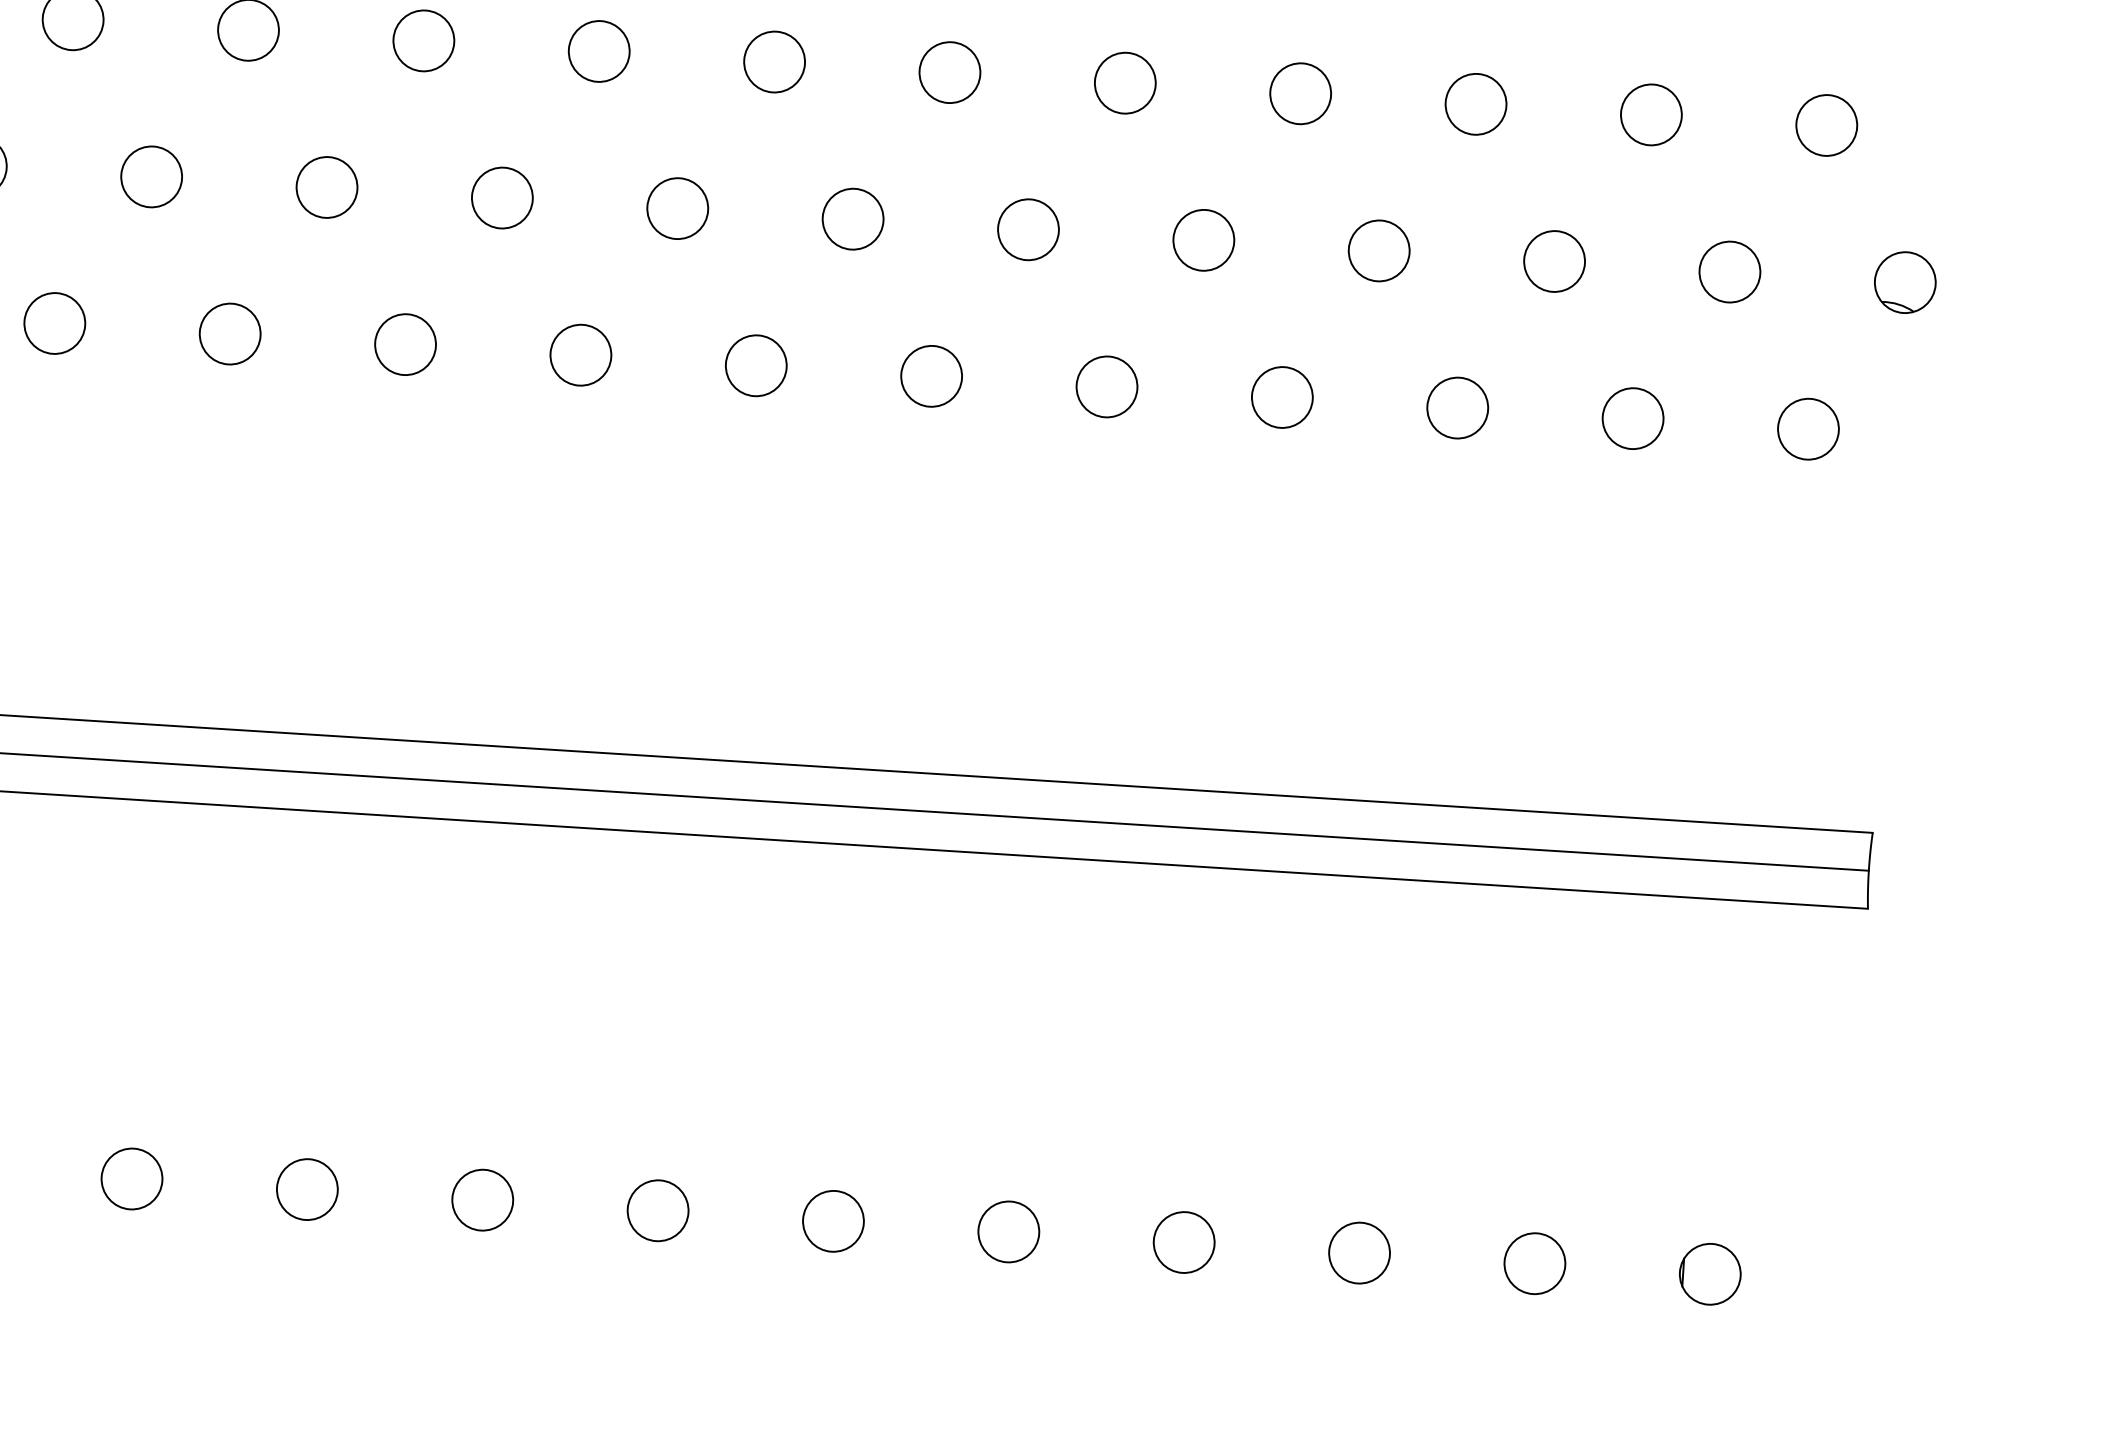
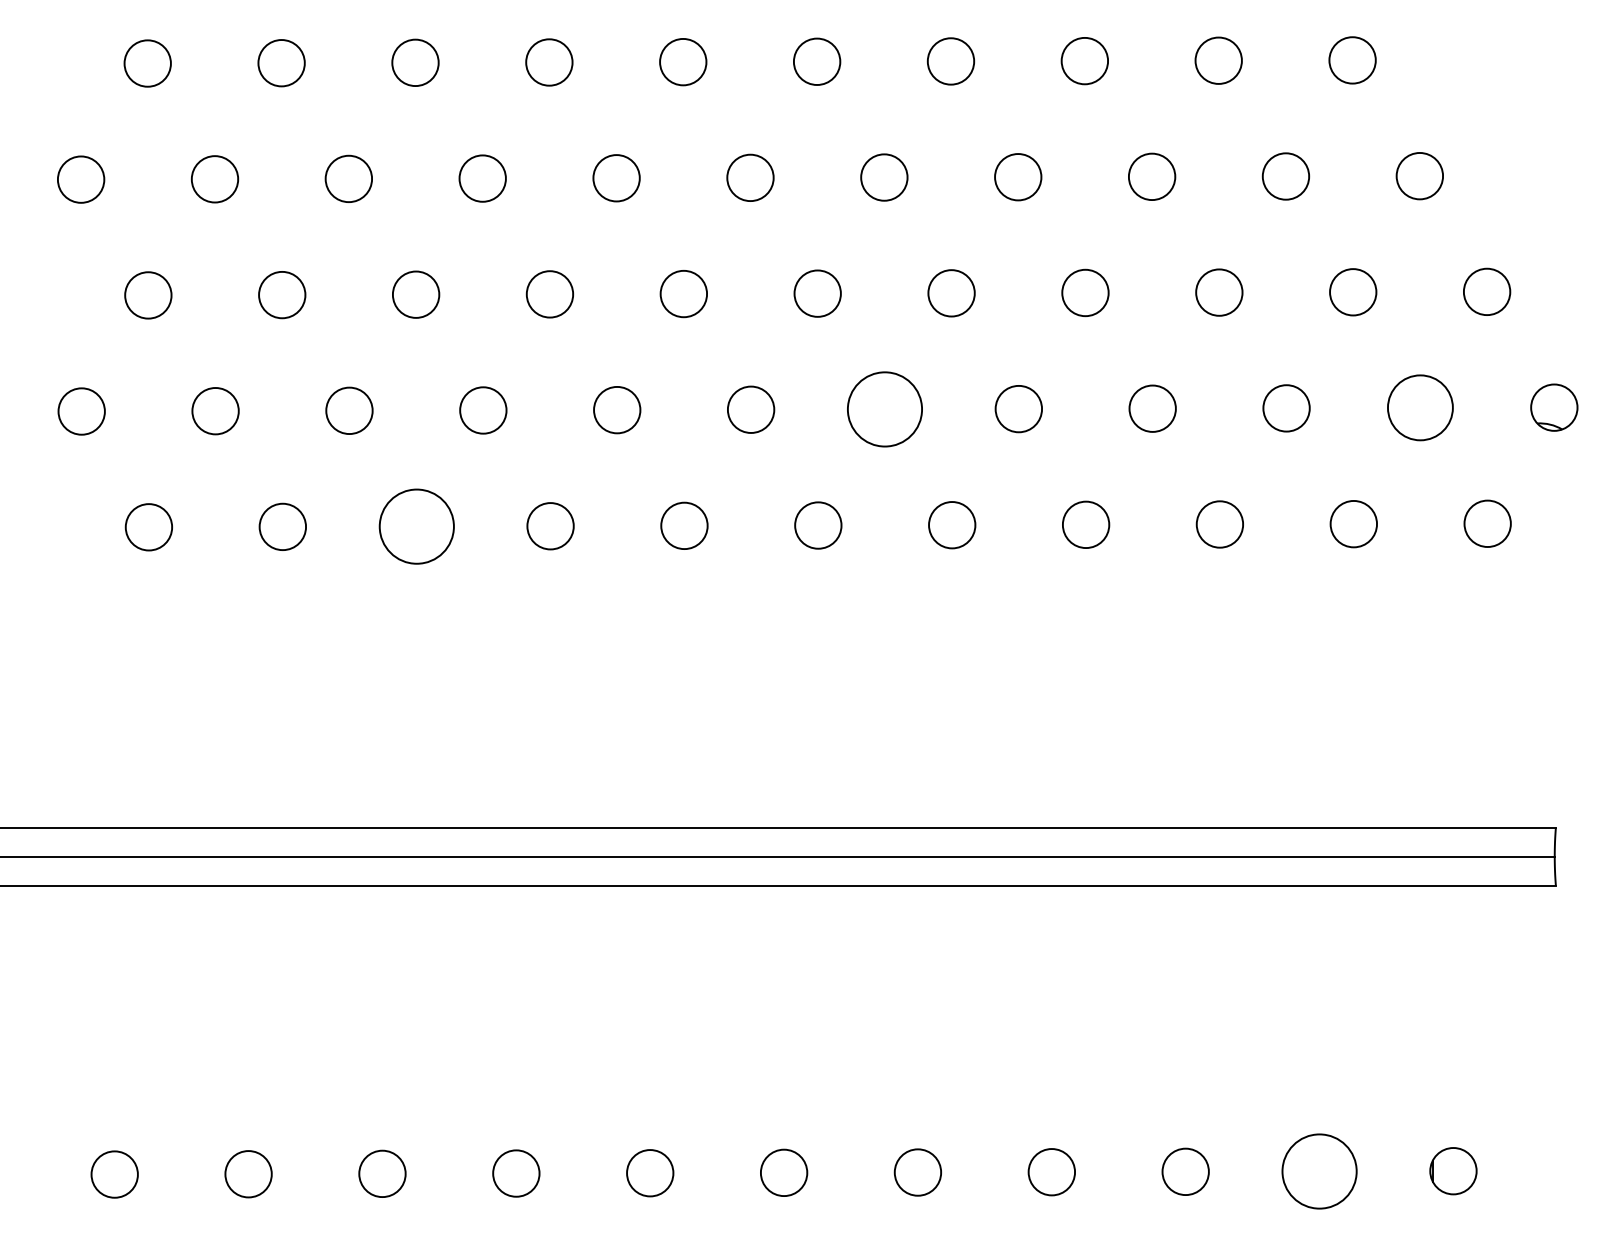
circle: (1027, 229) -> (884, 409), size x1.6
circle: (1729, 272) -> (1420, 408), size x1.4
circle: (405, 344) -> (416, 526), size x1.6
circle: (1534, 1263) -> (1319, 1171), size x1.6

